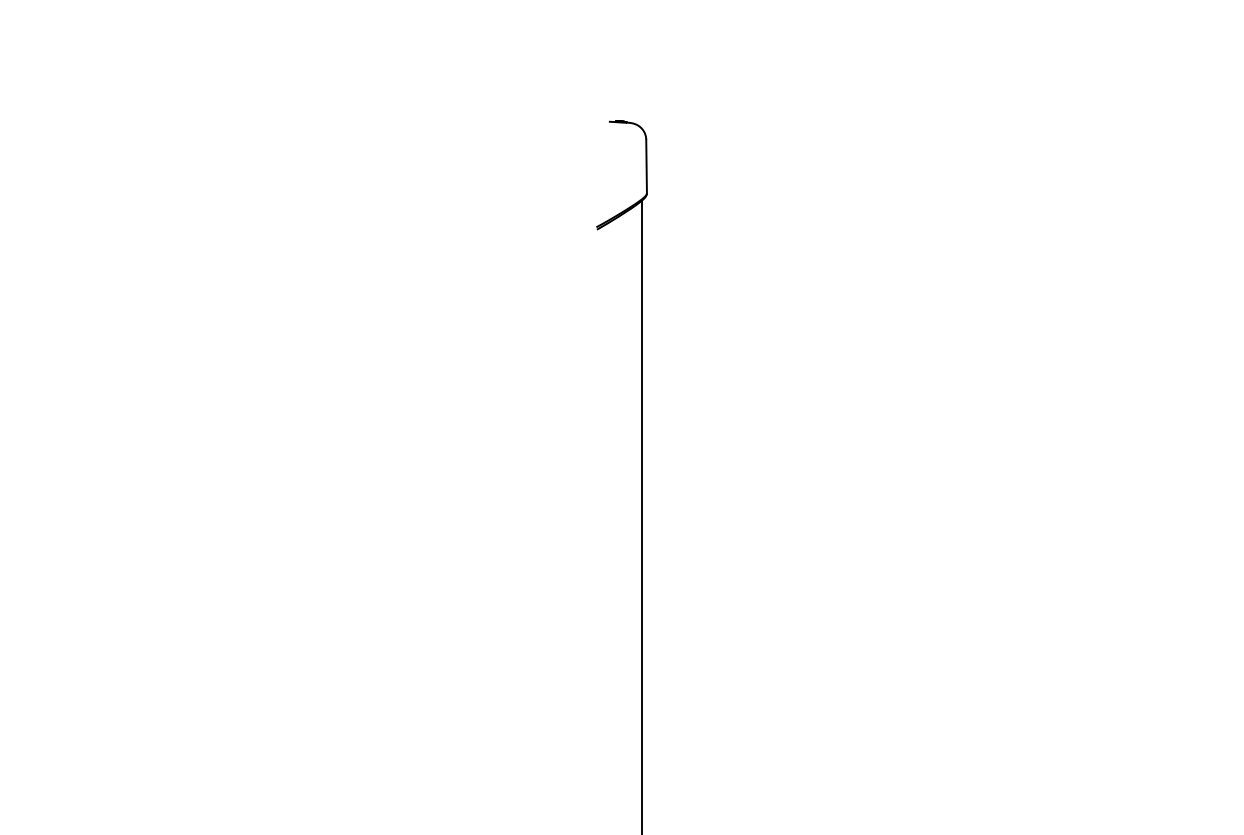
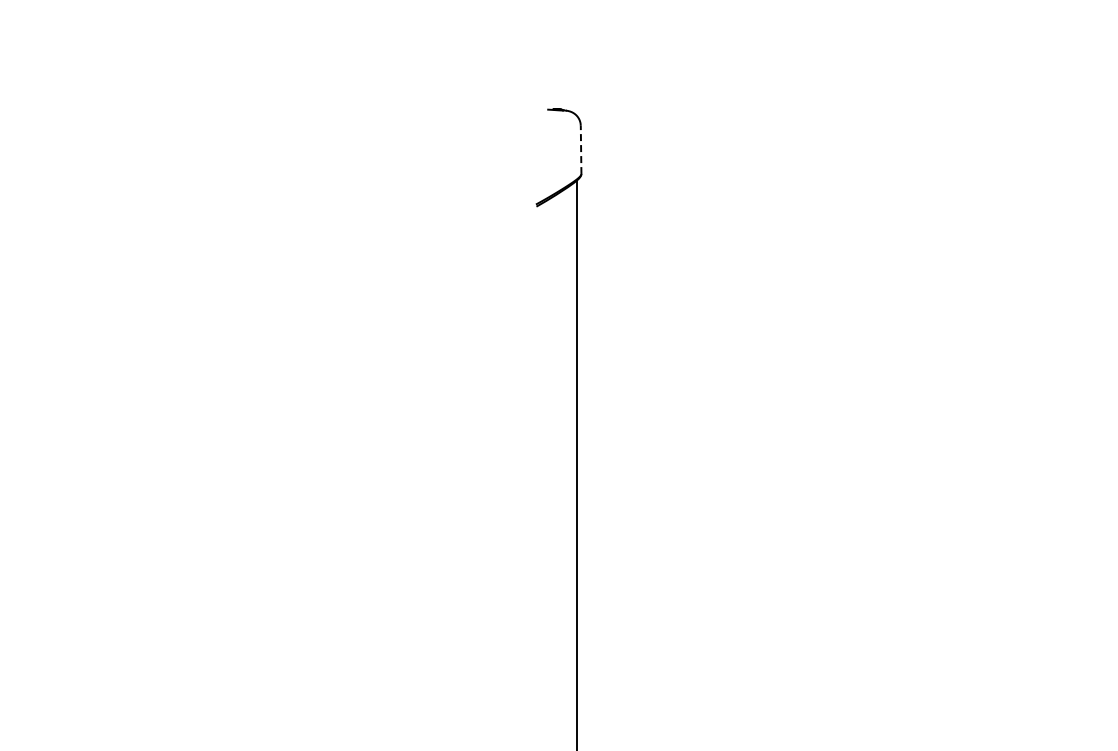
line: (647, 166) -> (581, 149), solid -> dashed

